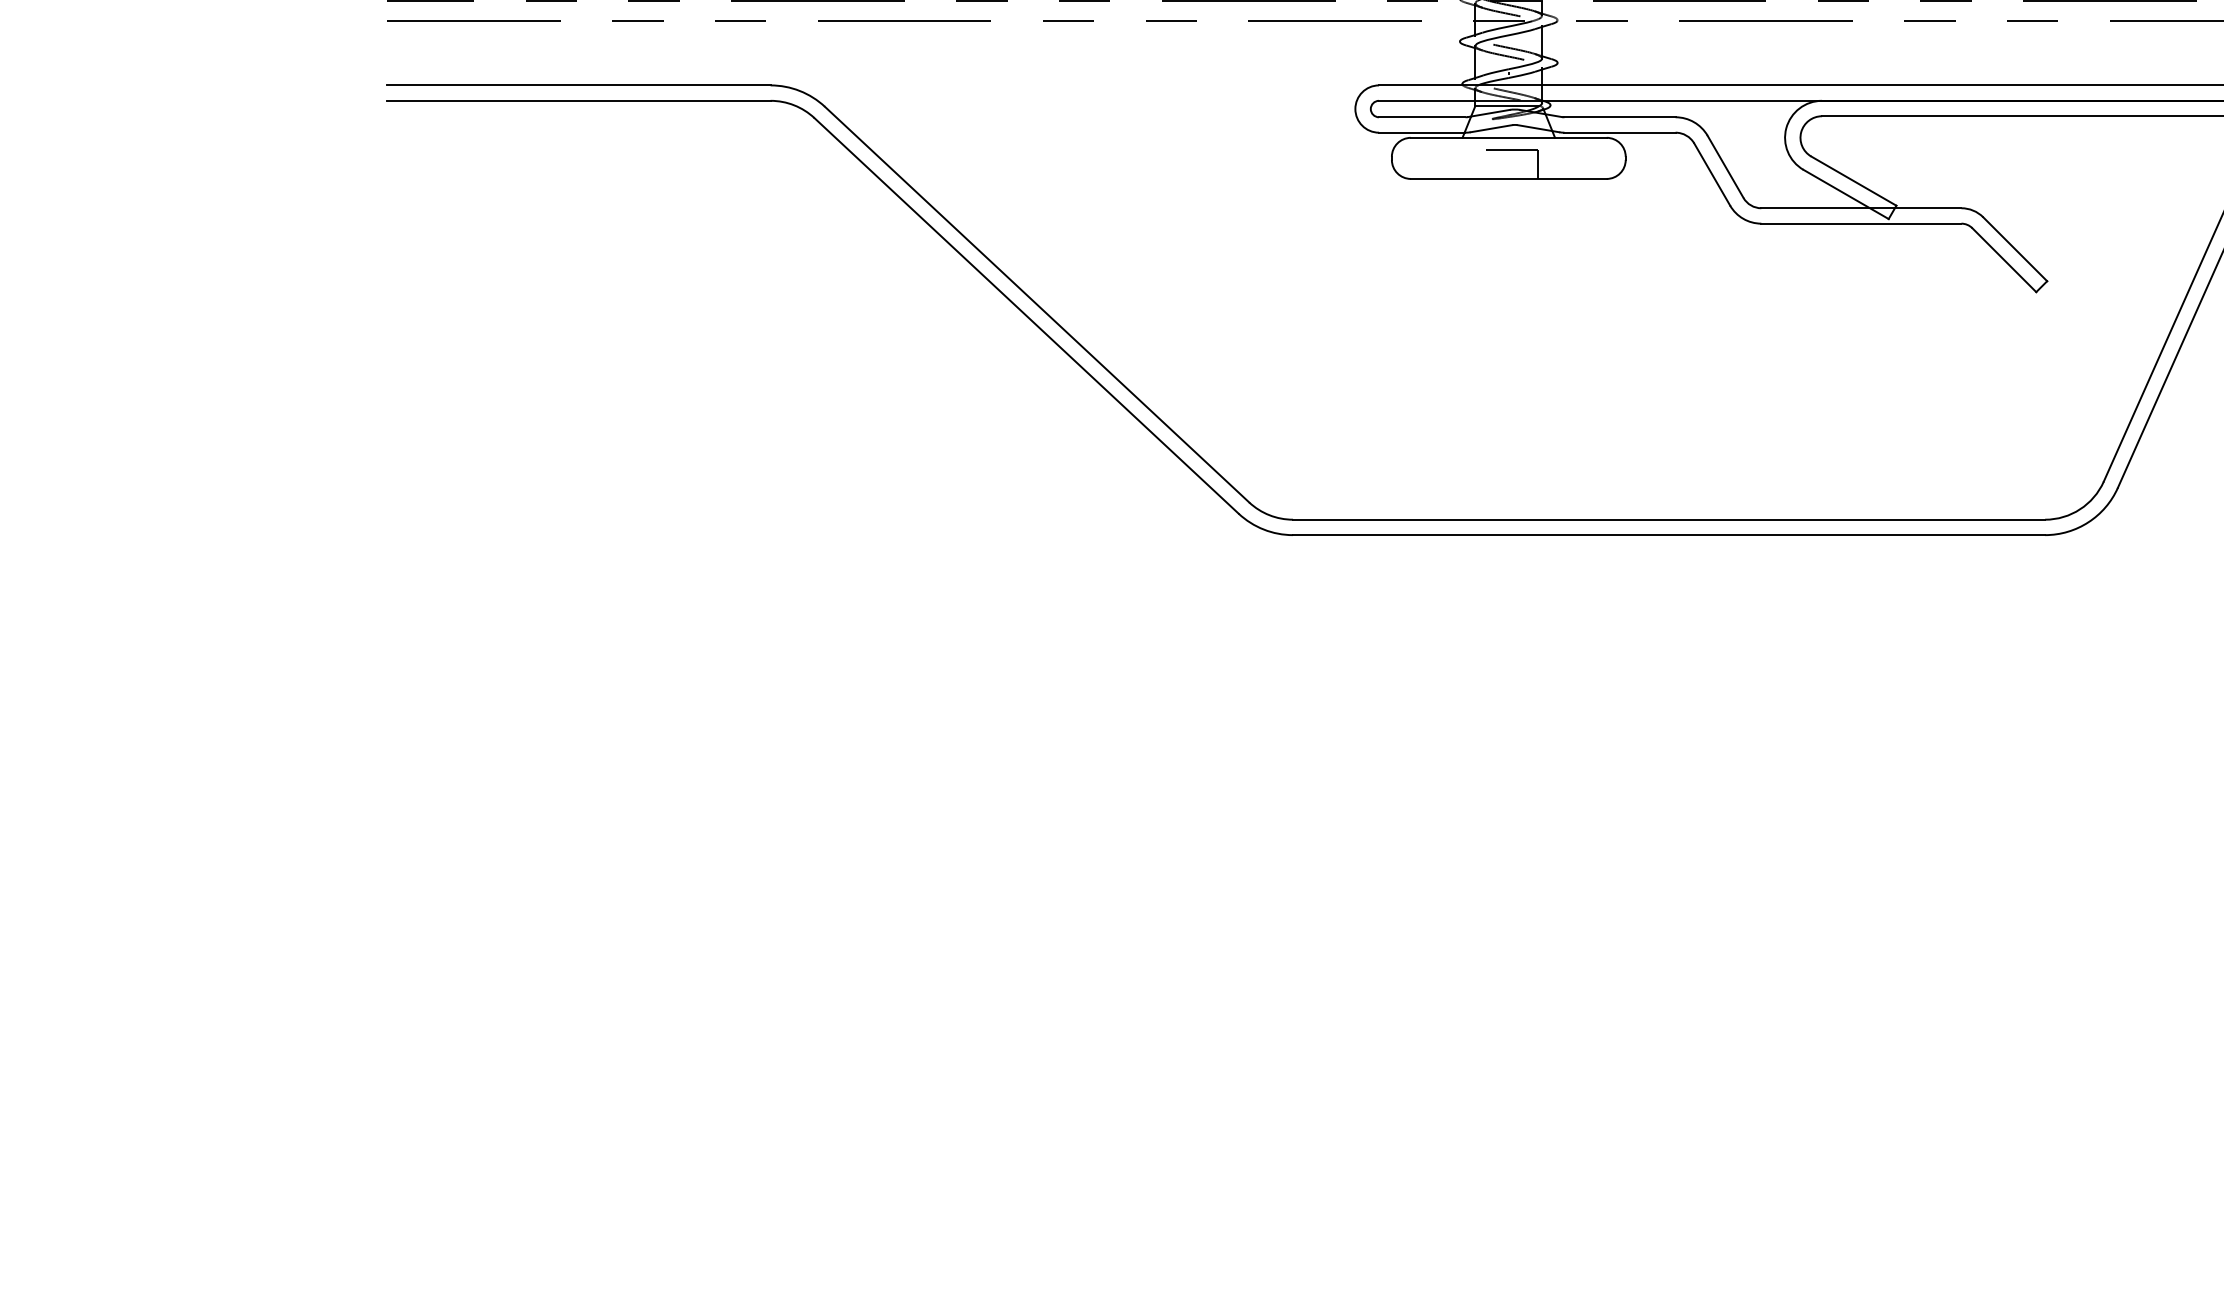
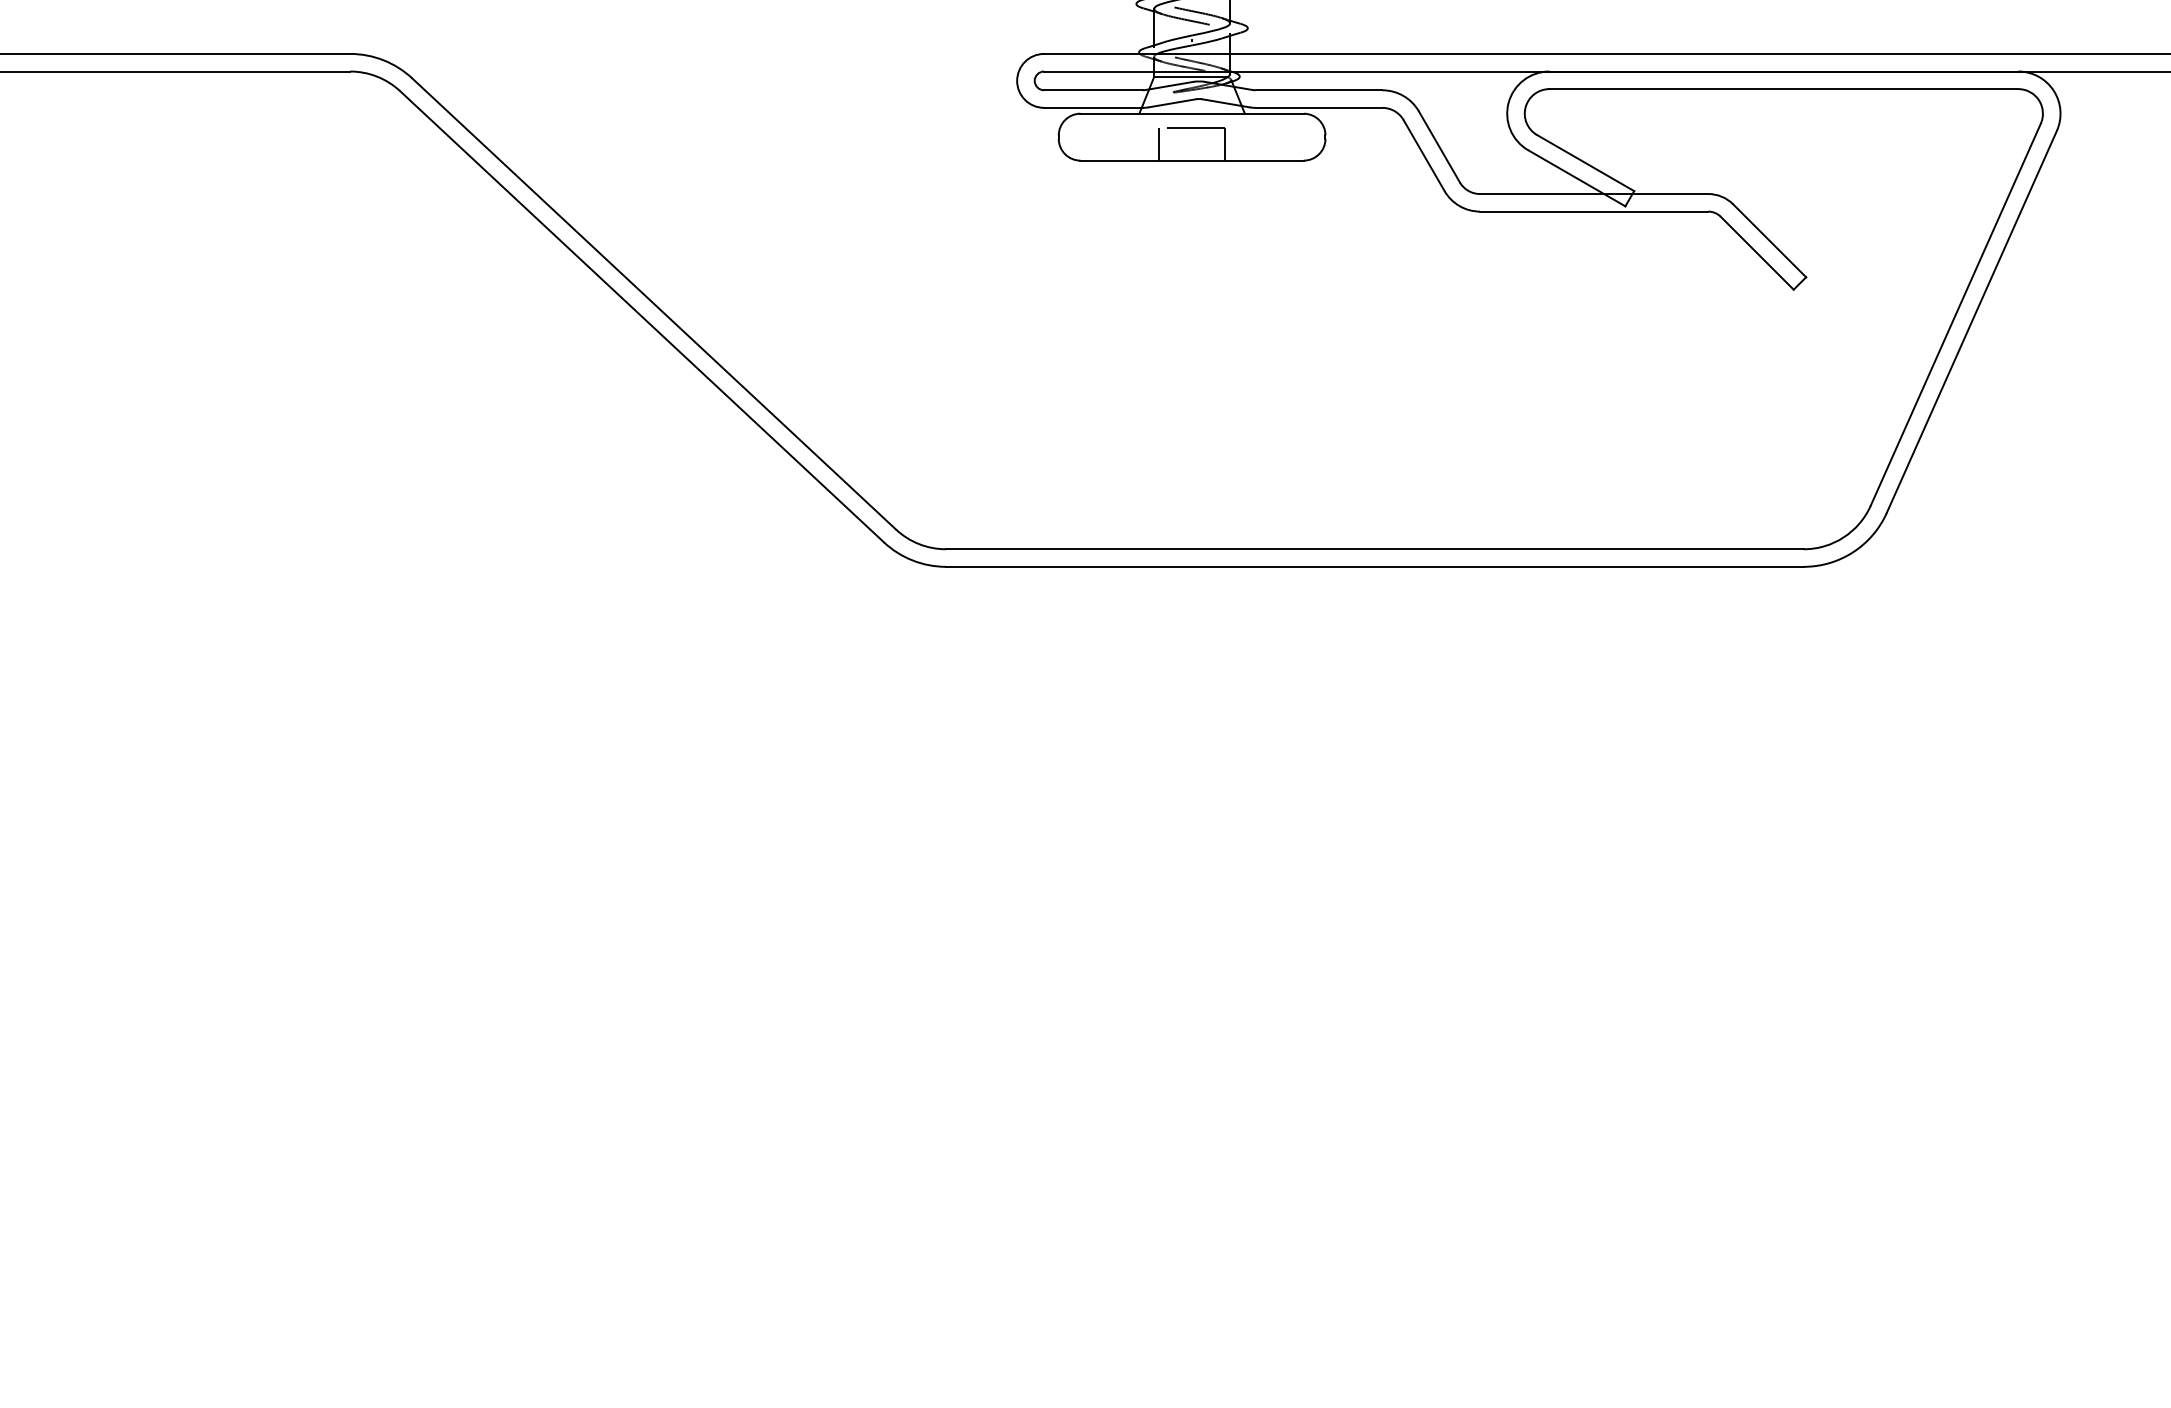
line: (1479, 164) -> (1158, 144), added

